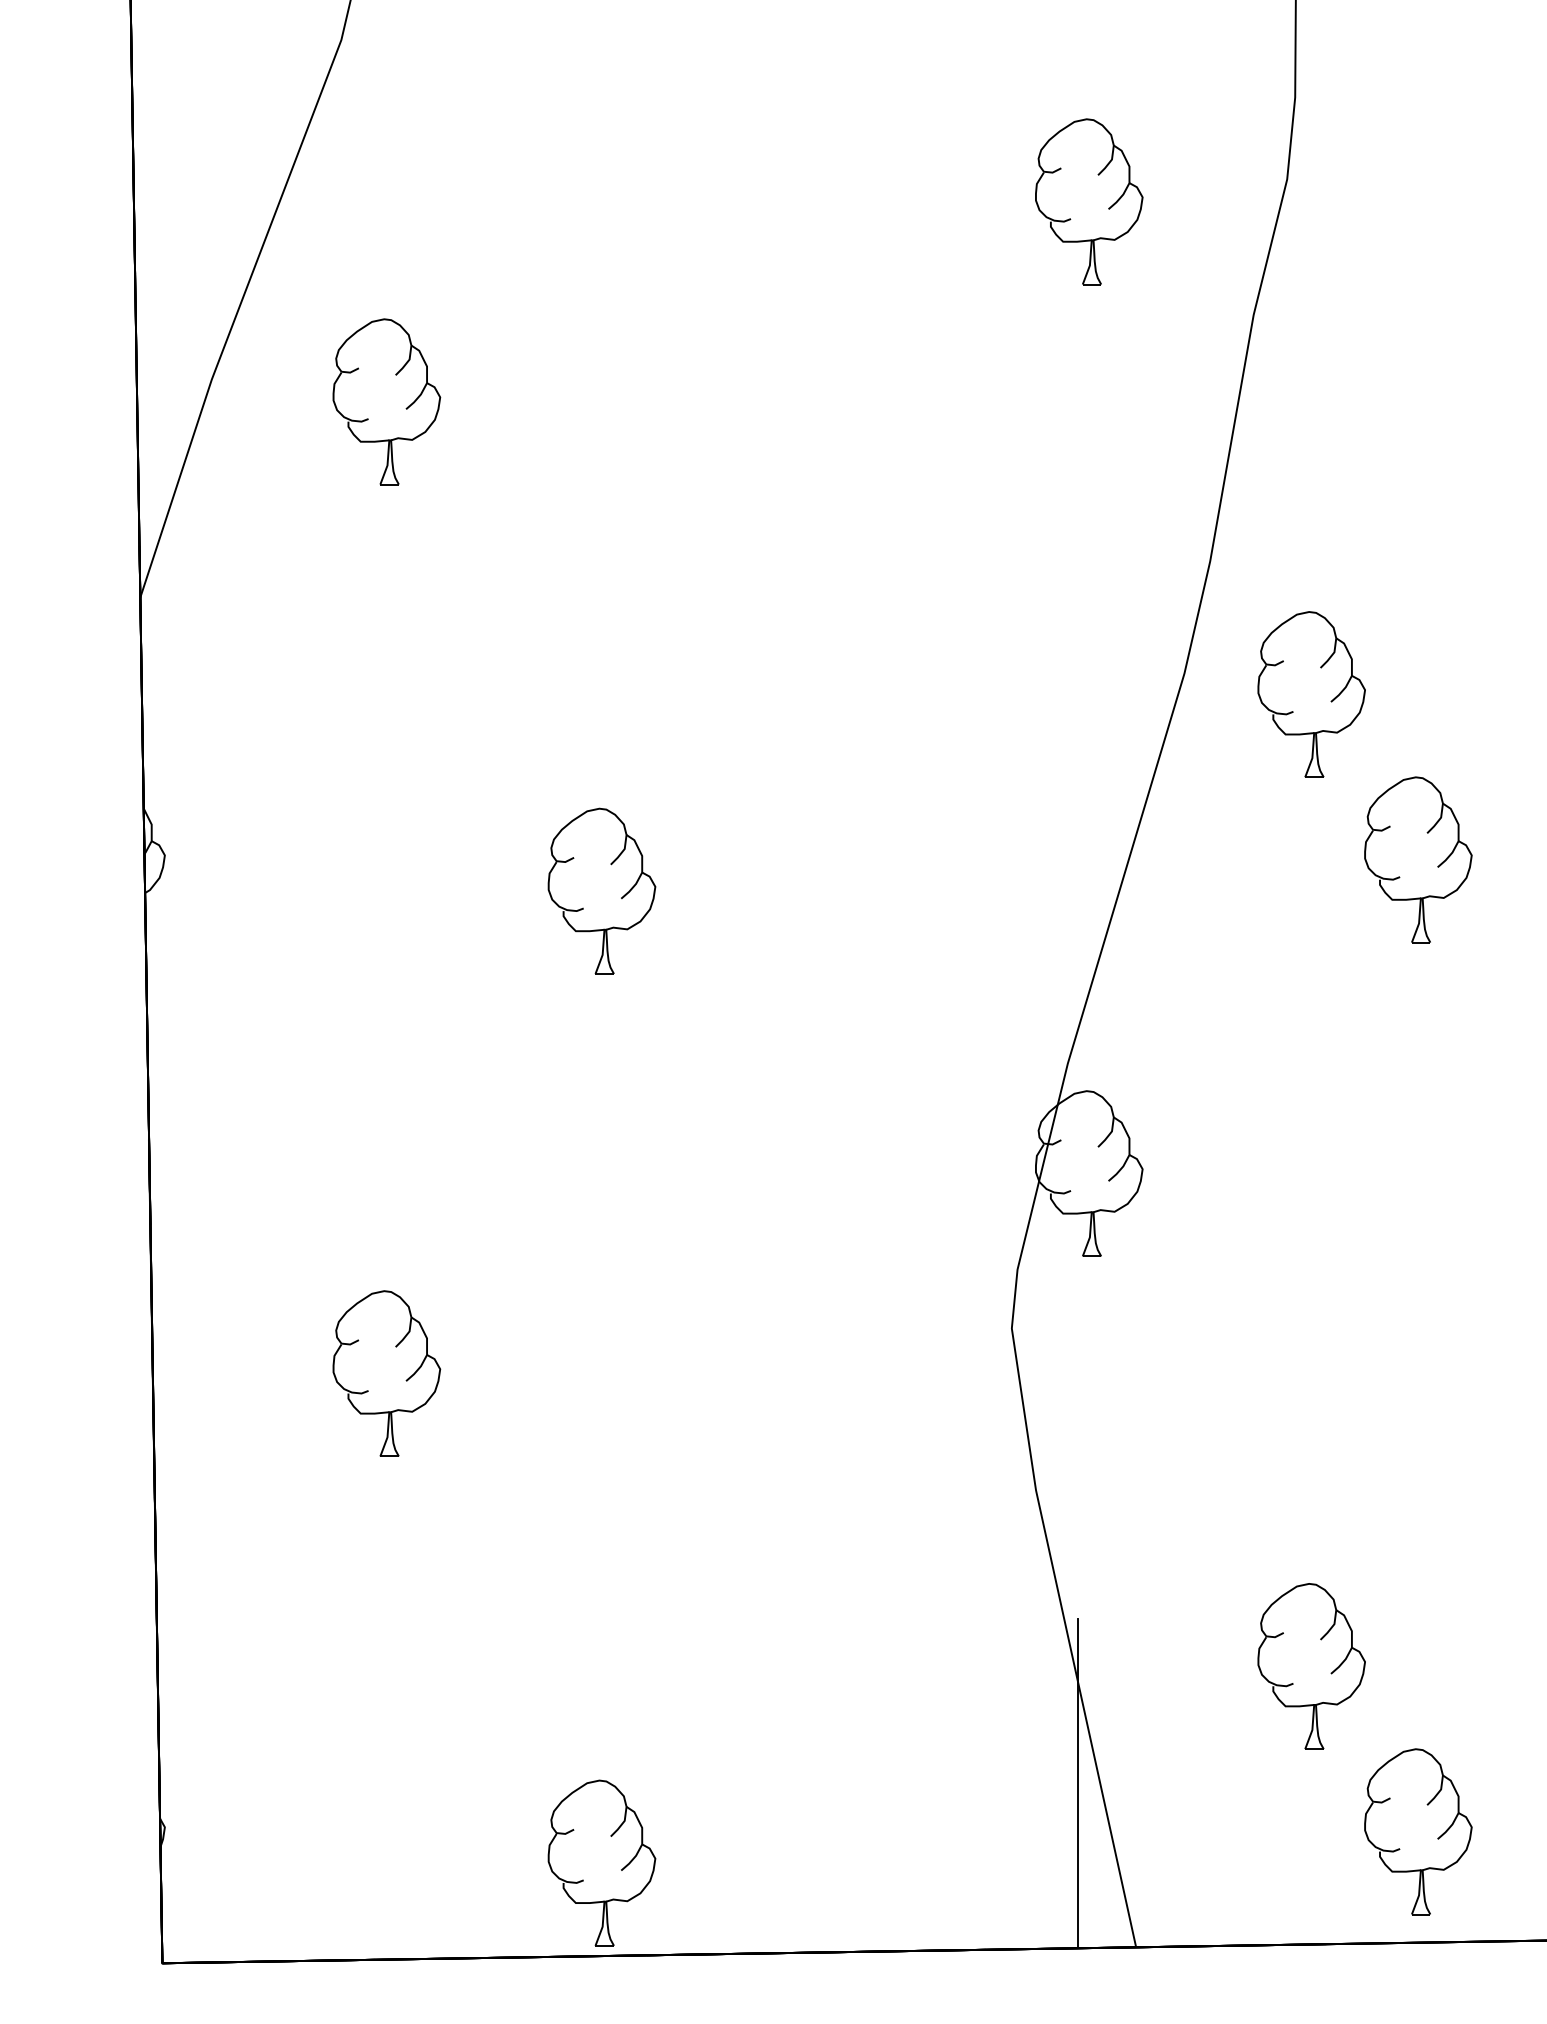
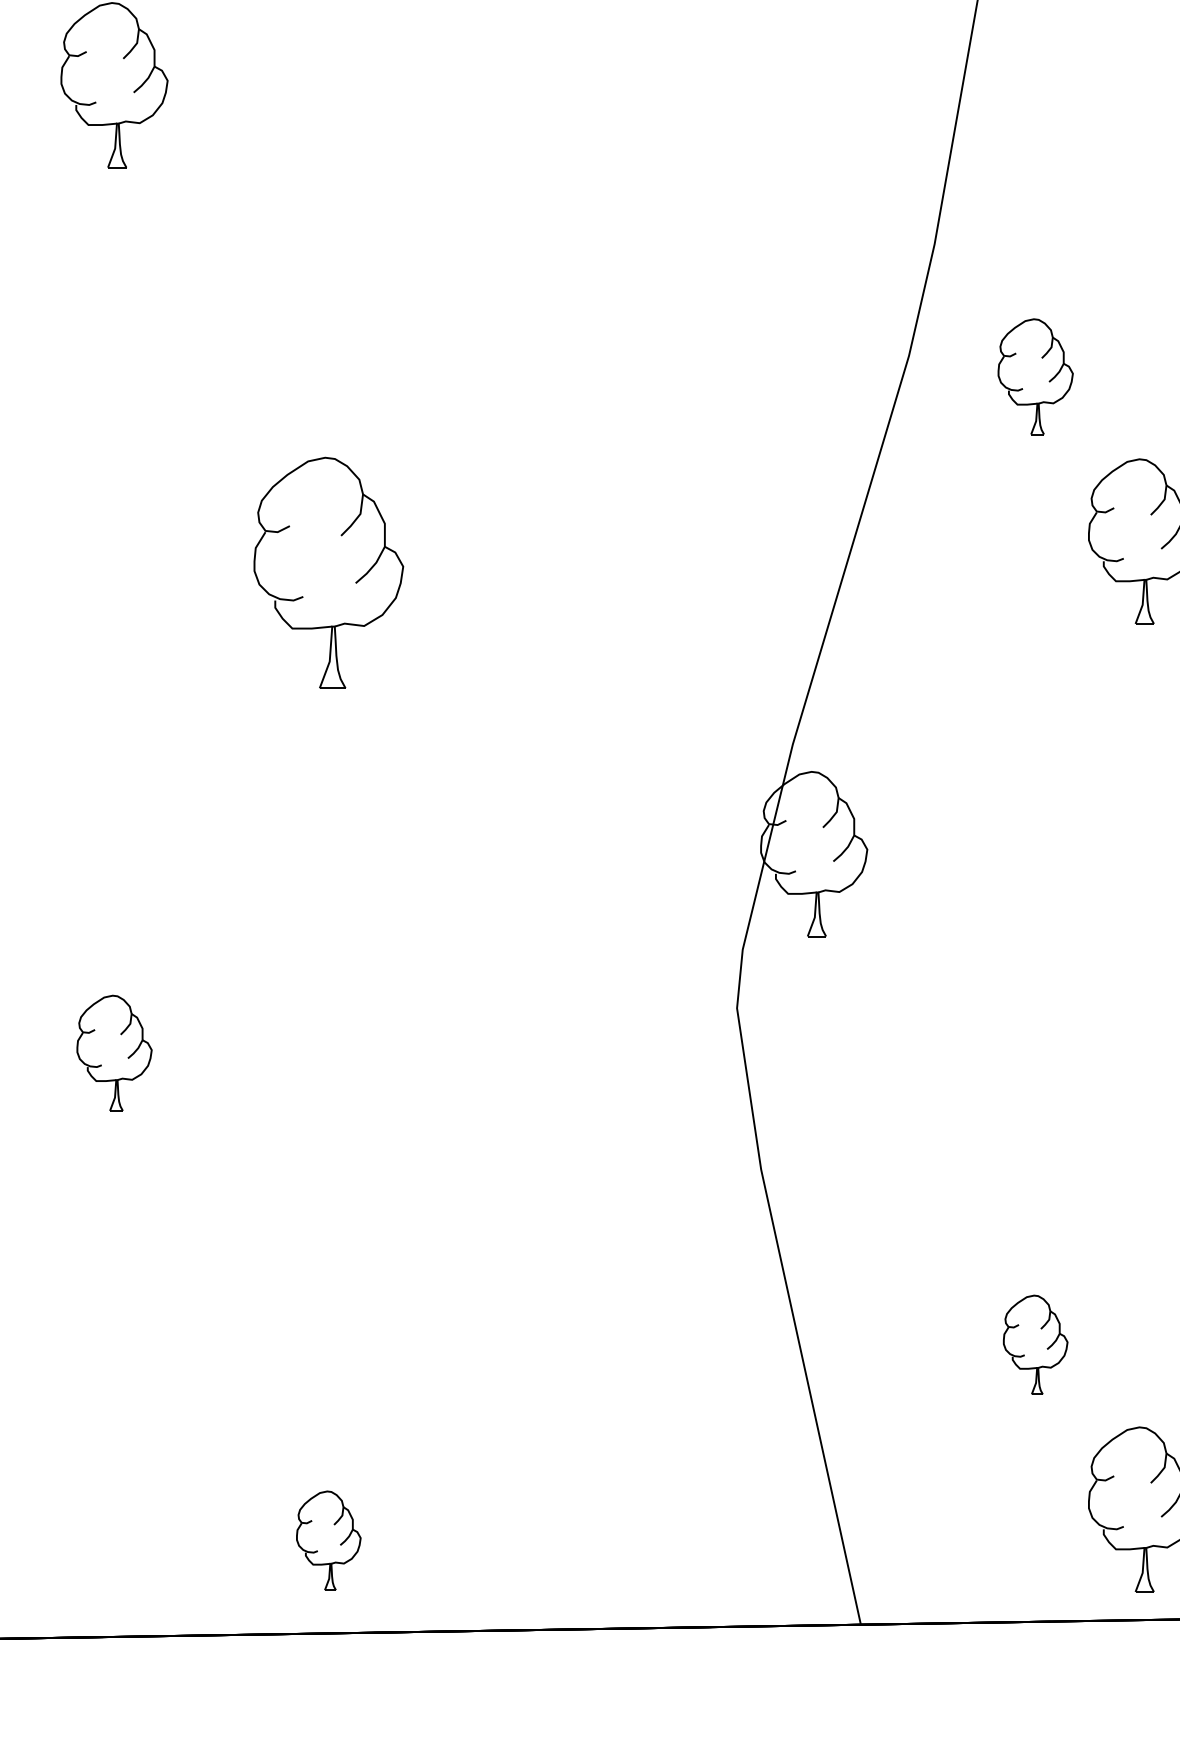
part: (1311, 694) -> (1035, 376), size x0.7
part: (601, 890) -> (328, 572), size x1.4
part: (386, 1373) -> (114, 1053), size x0.7
part: (1311, 1666) -> (1035, 1344), size x0.6
line: (1077, 1783) -> (802, 1461), removed
part: (601, 1862) -> (328, 1540), size x0.6

